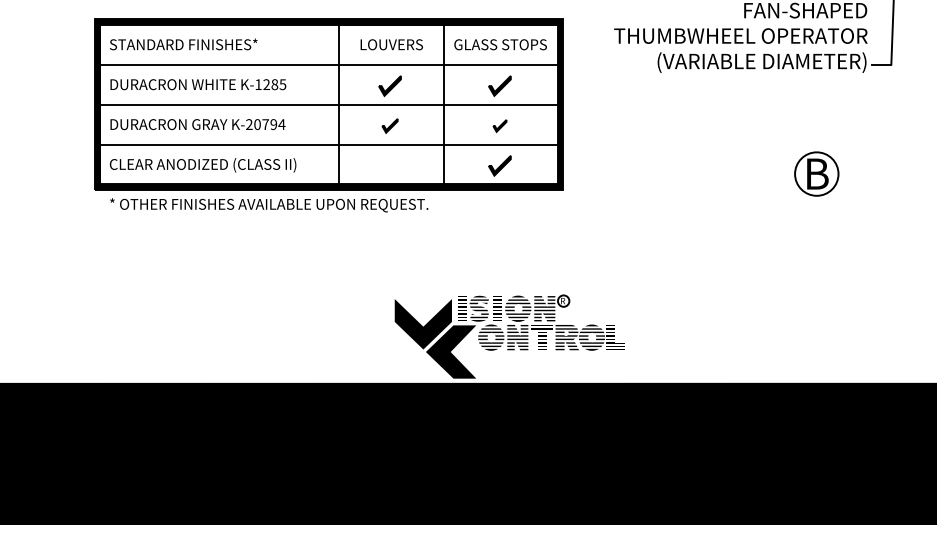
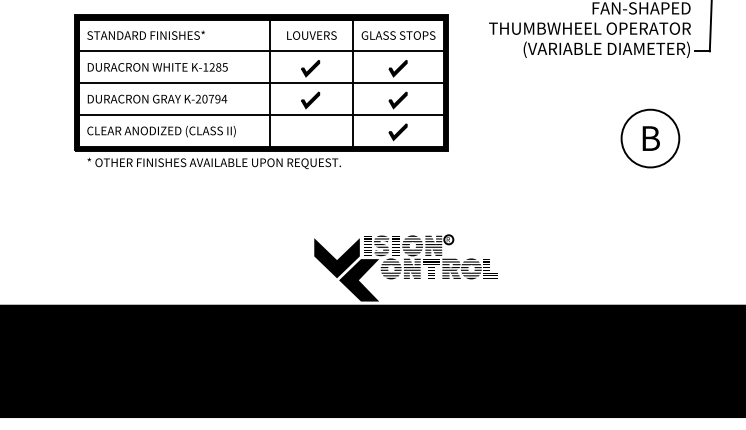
part: (389, 125) -> (310, 99), size x1.43
part: (499, 125) -> (397, 99), size x1.67
circle: (816, 173) -> (650, 138), size x1.67

